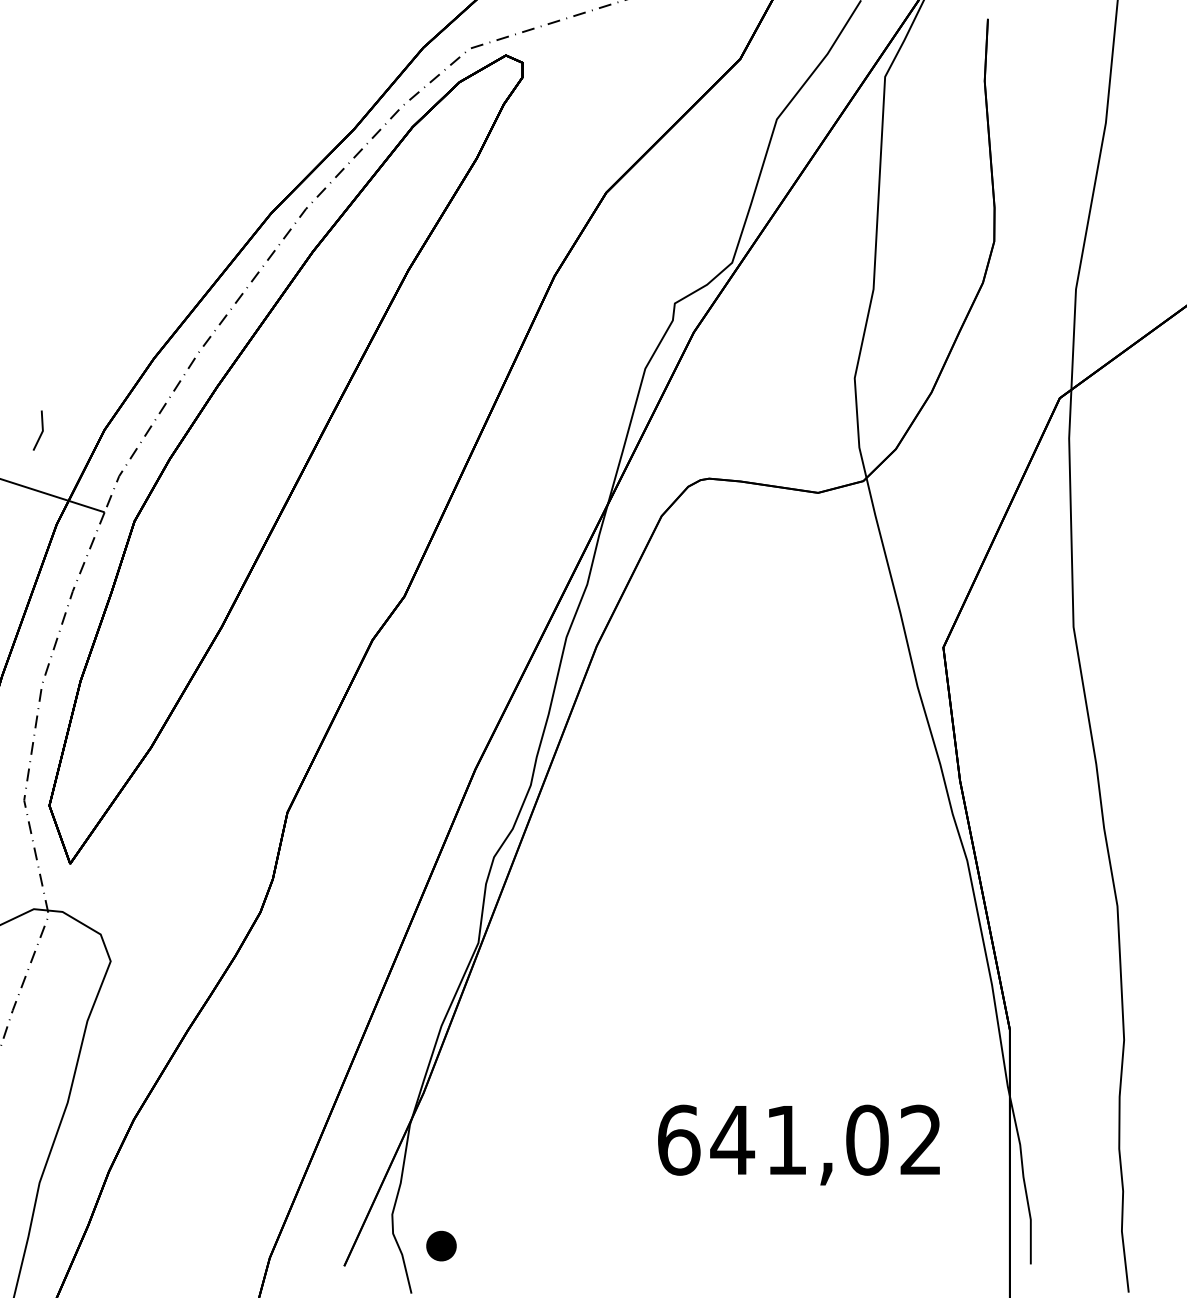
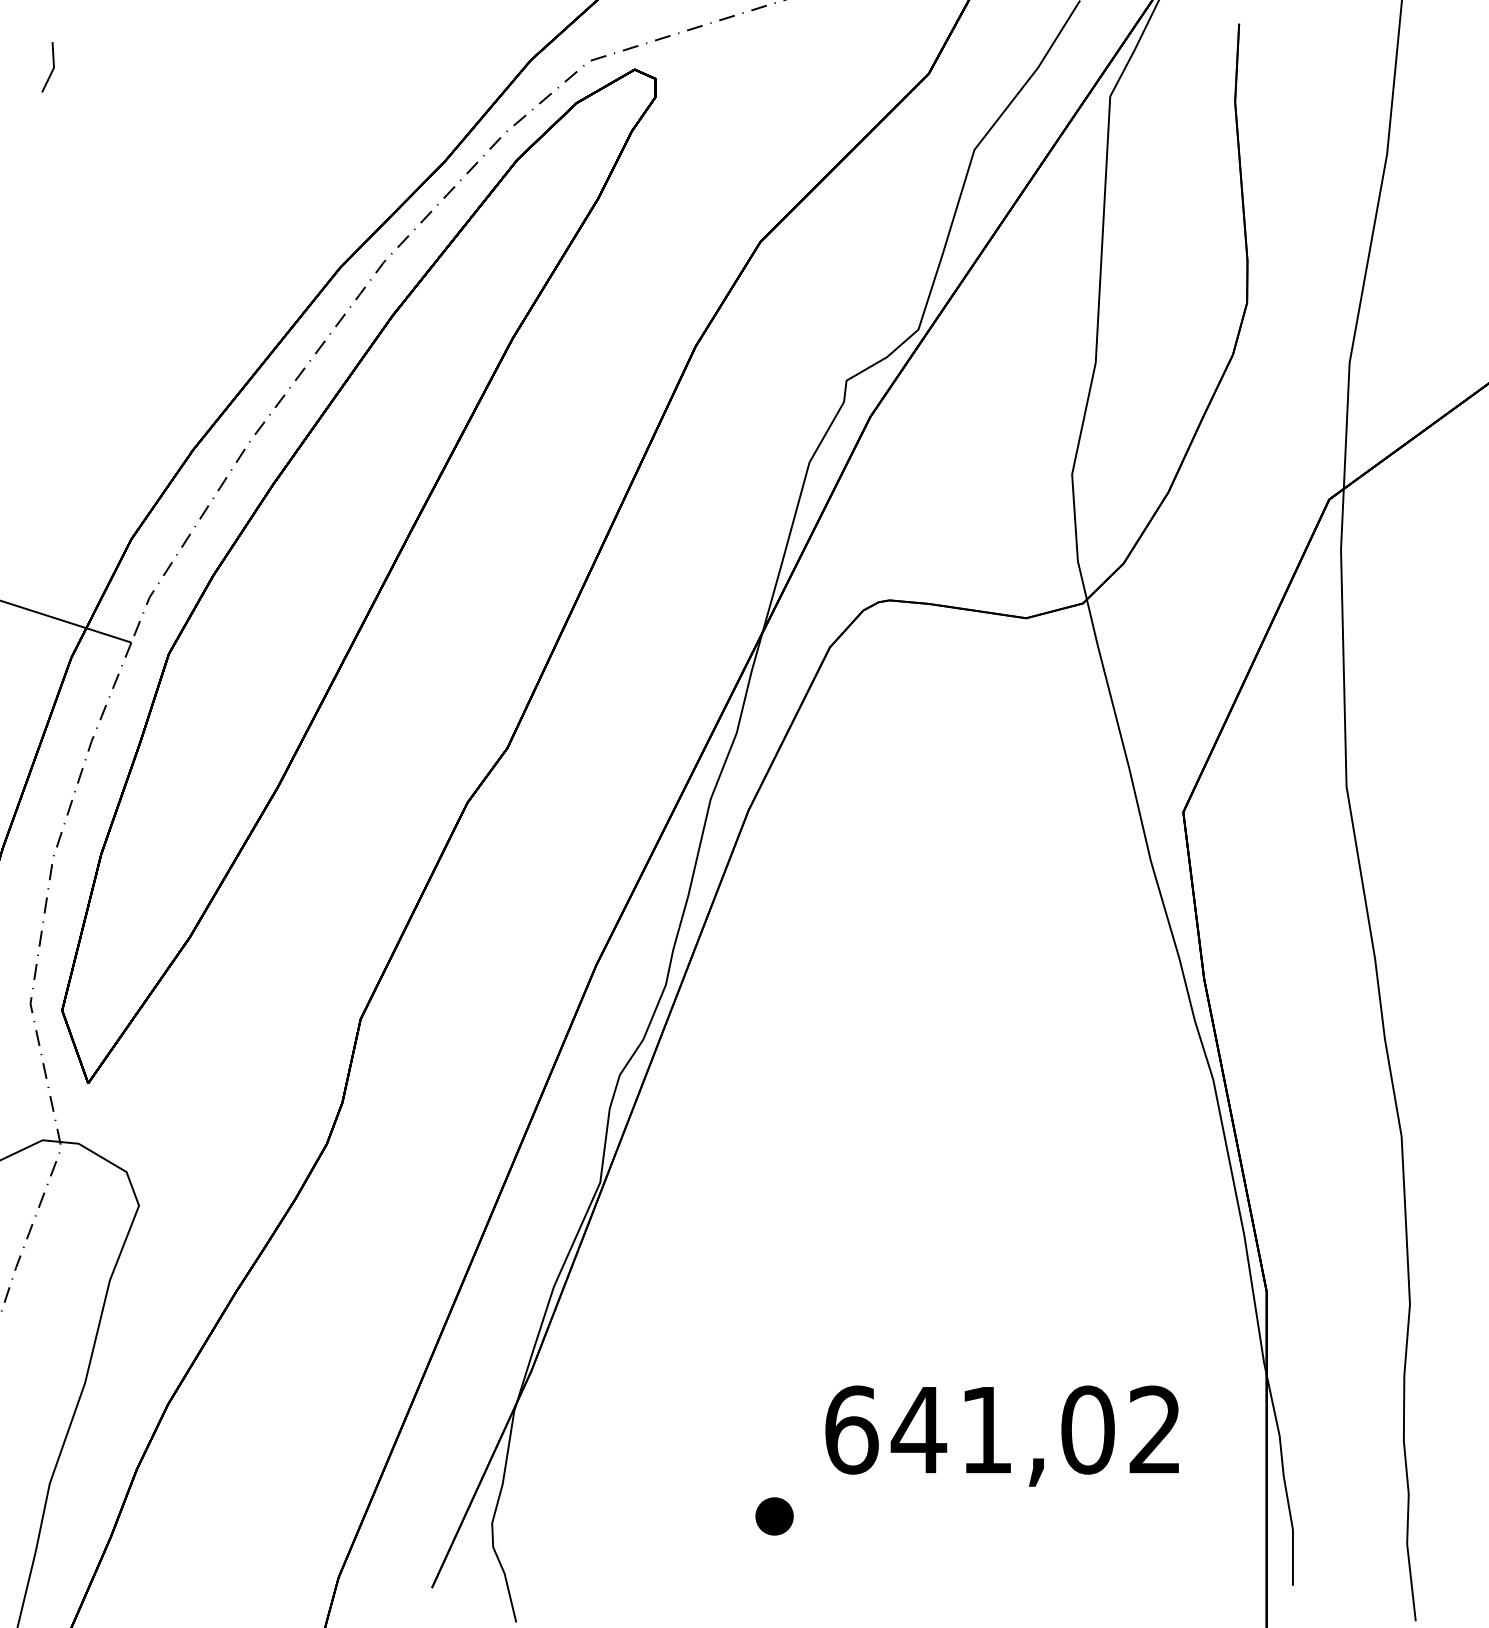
line: (41, 431) -> (52, 68), moved
part: (441, 1245) -> (774, 1515), moved

